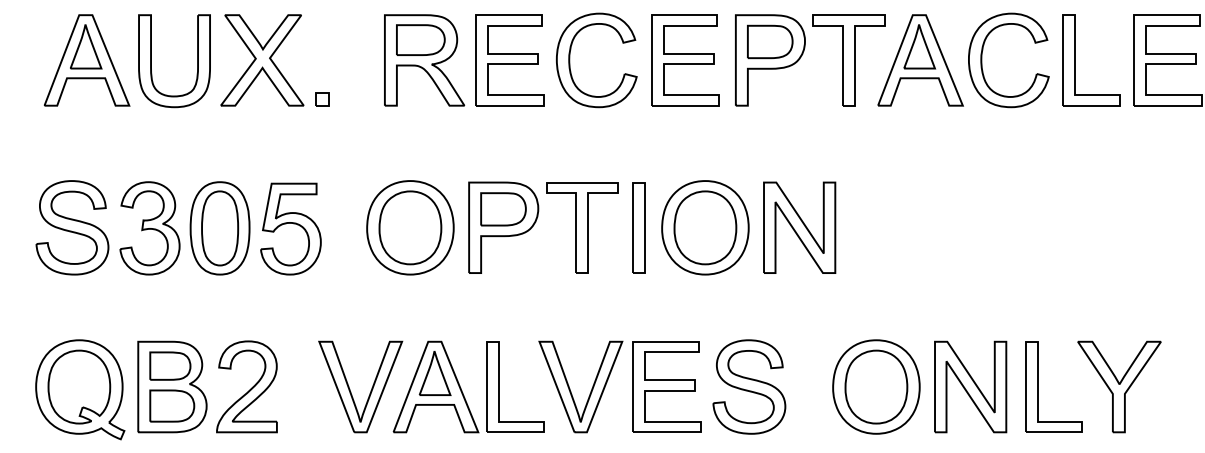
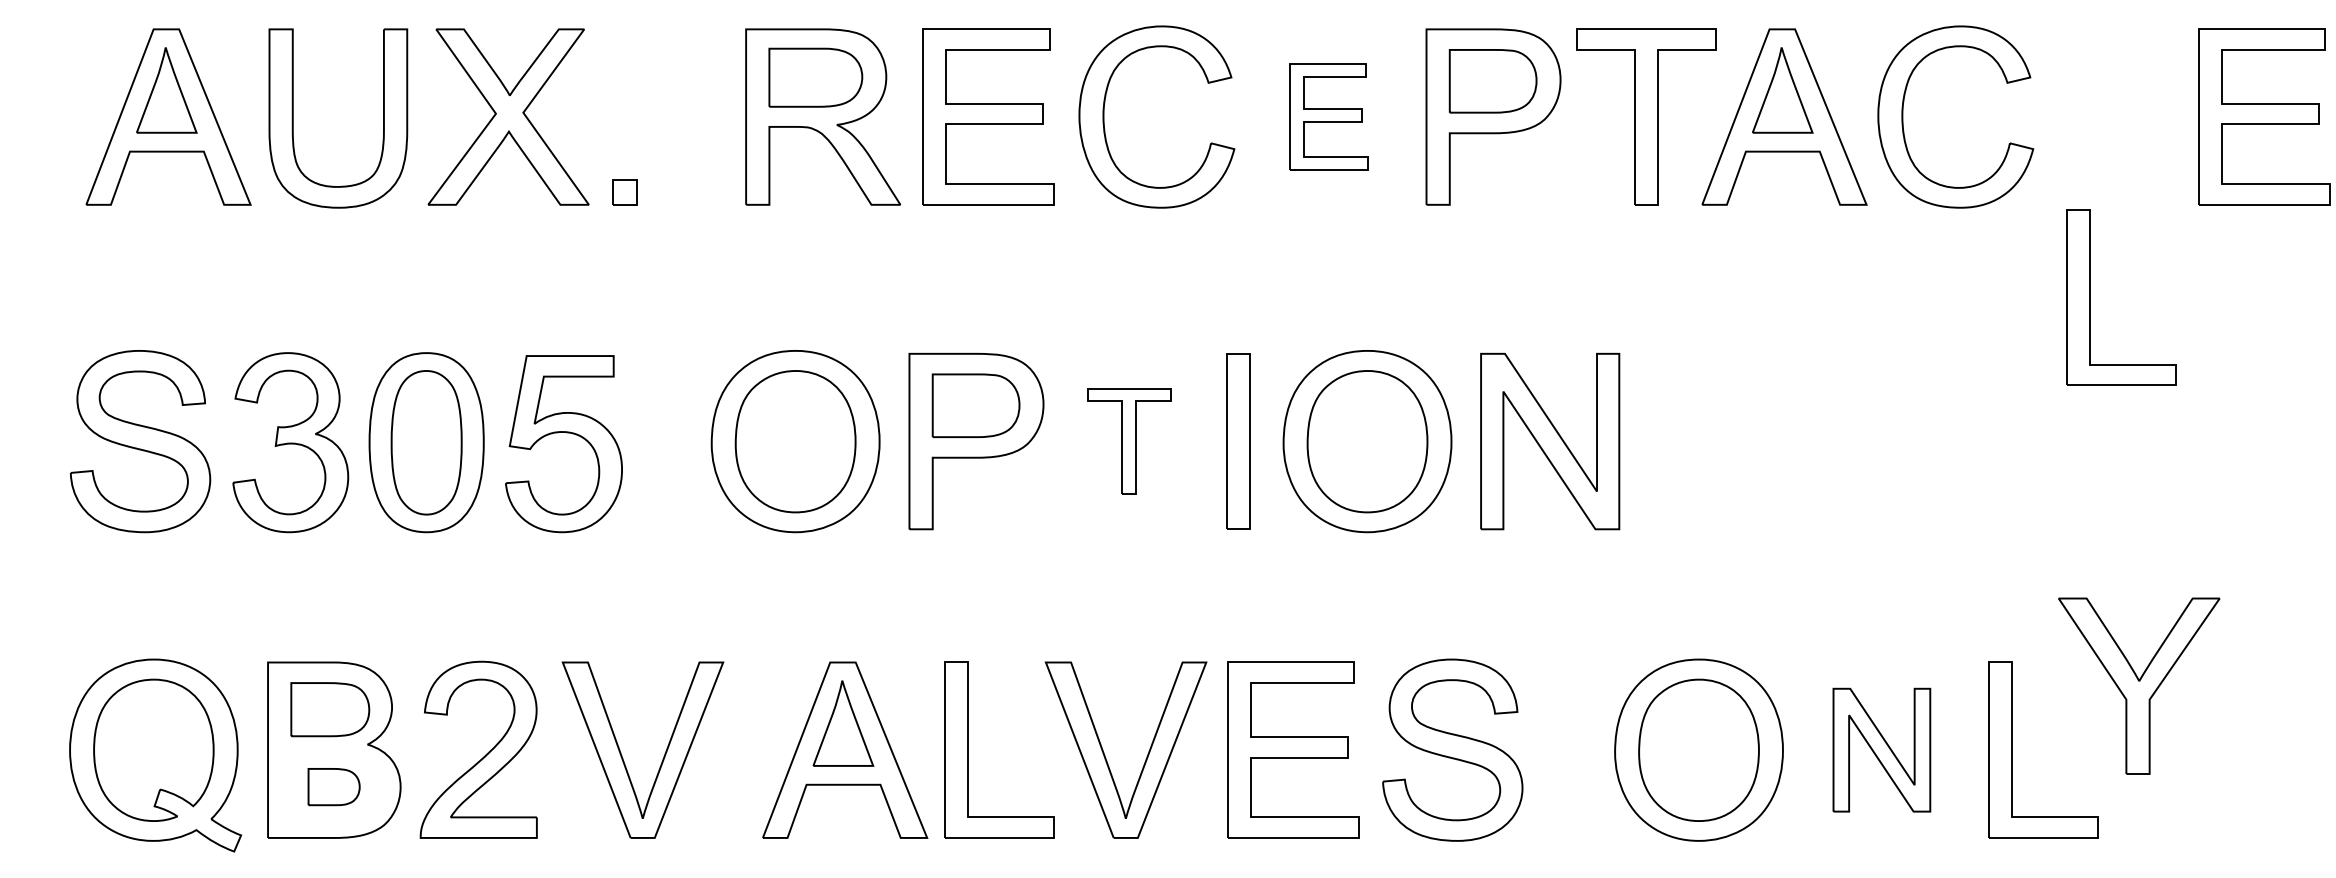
part: (685, 60) -> (1328, 117), size x0.6
part: (1075, 60) -> (2090, 297), moved
part: (582, 227) -> (1129, 440), size x0.6
part: (970, 386) -> (1881, 749), size x0.7
part: (1119, 386) -> (2139, 685), moved
part: (350, 389) -> (623, 754), moved
part: (172, 405) -> (334, 786), size x0.6

